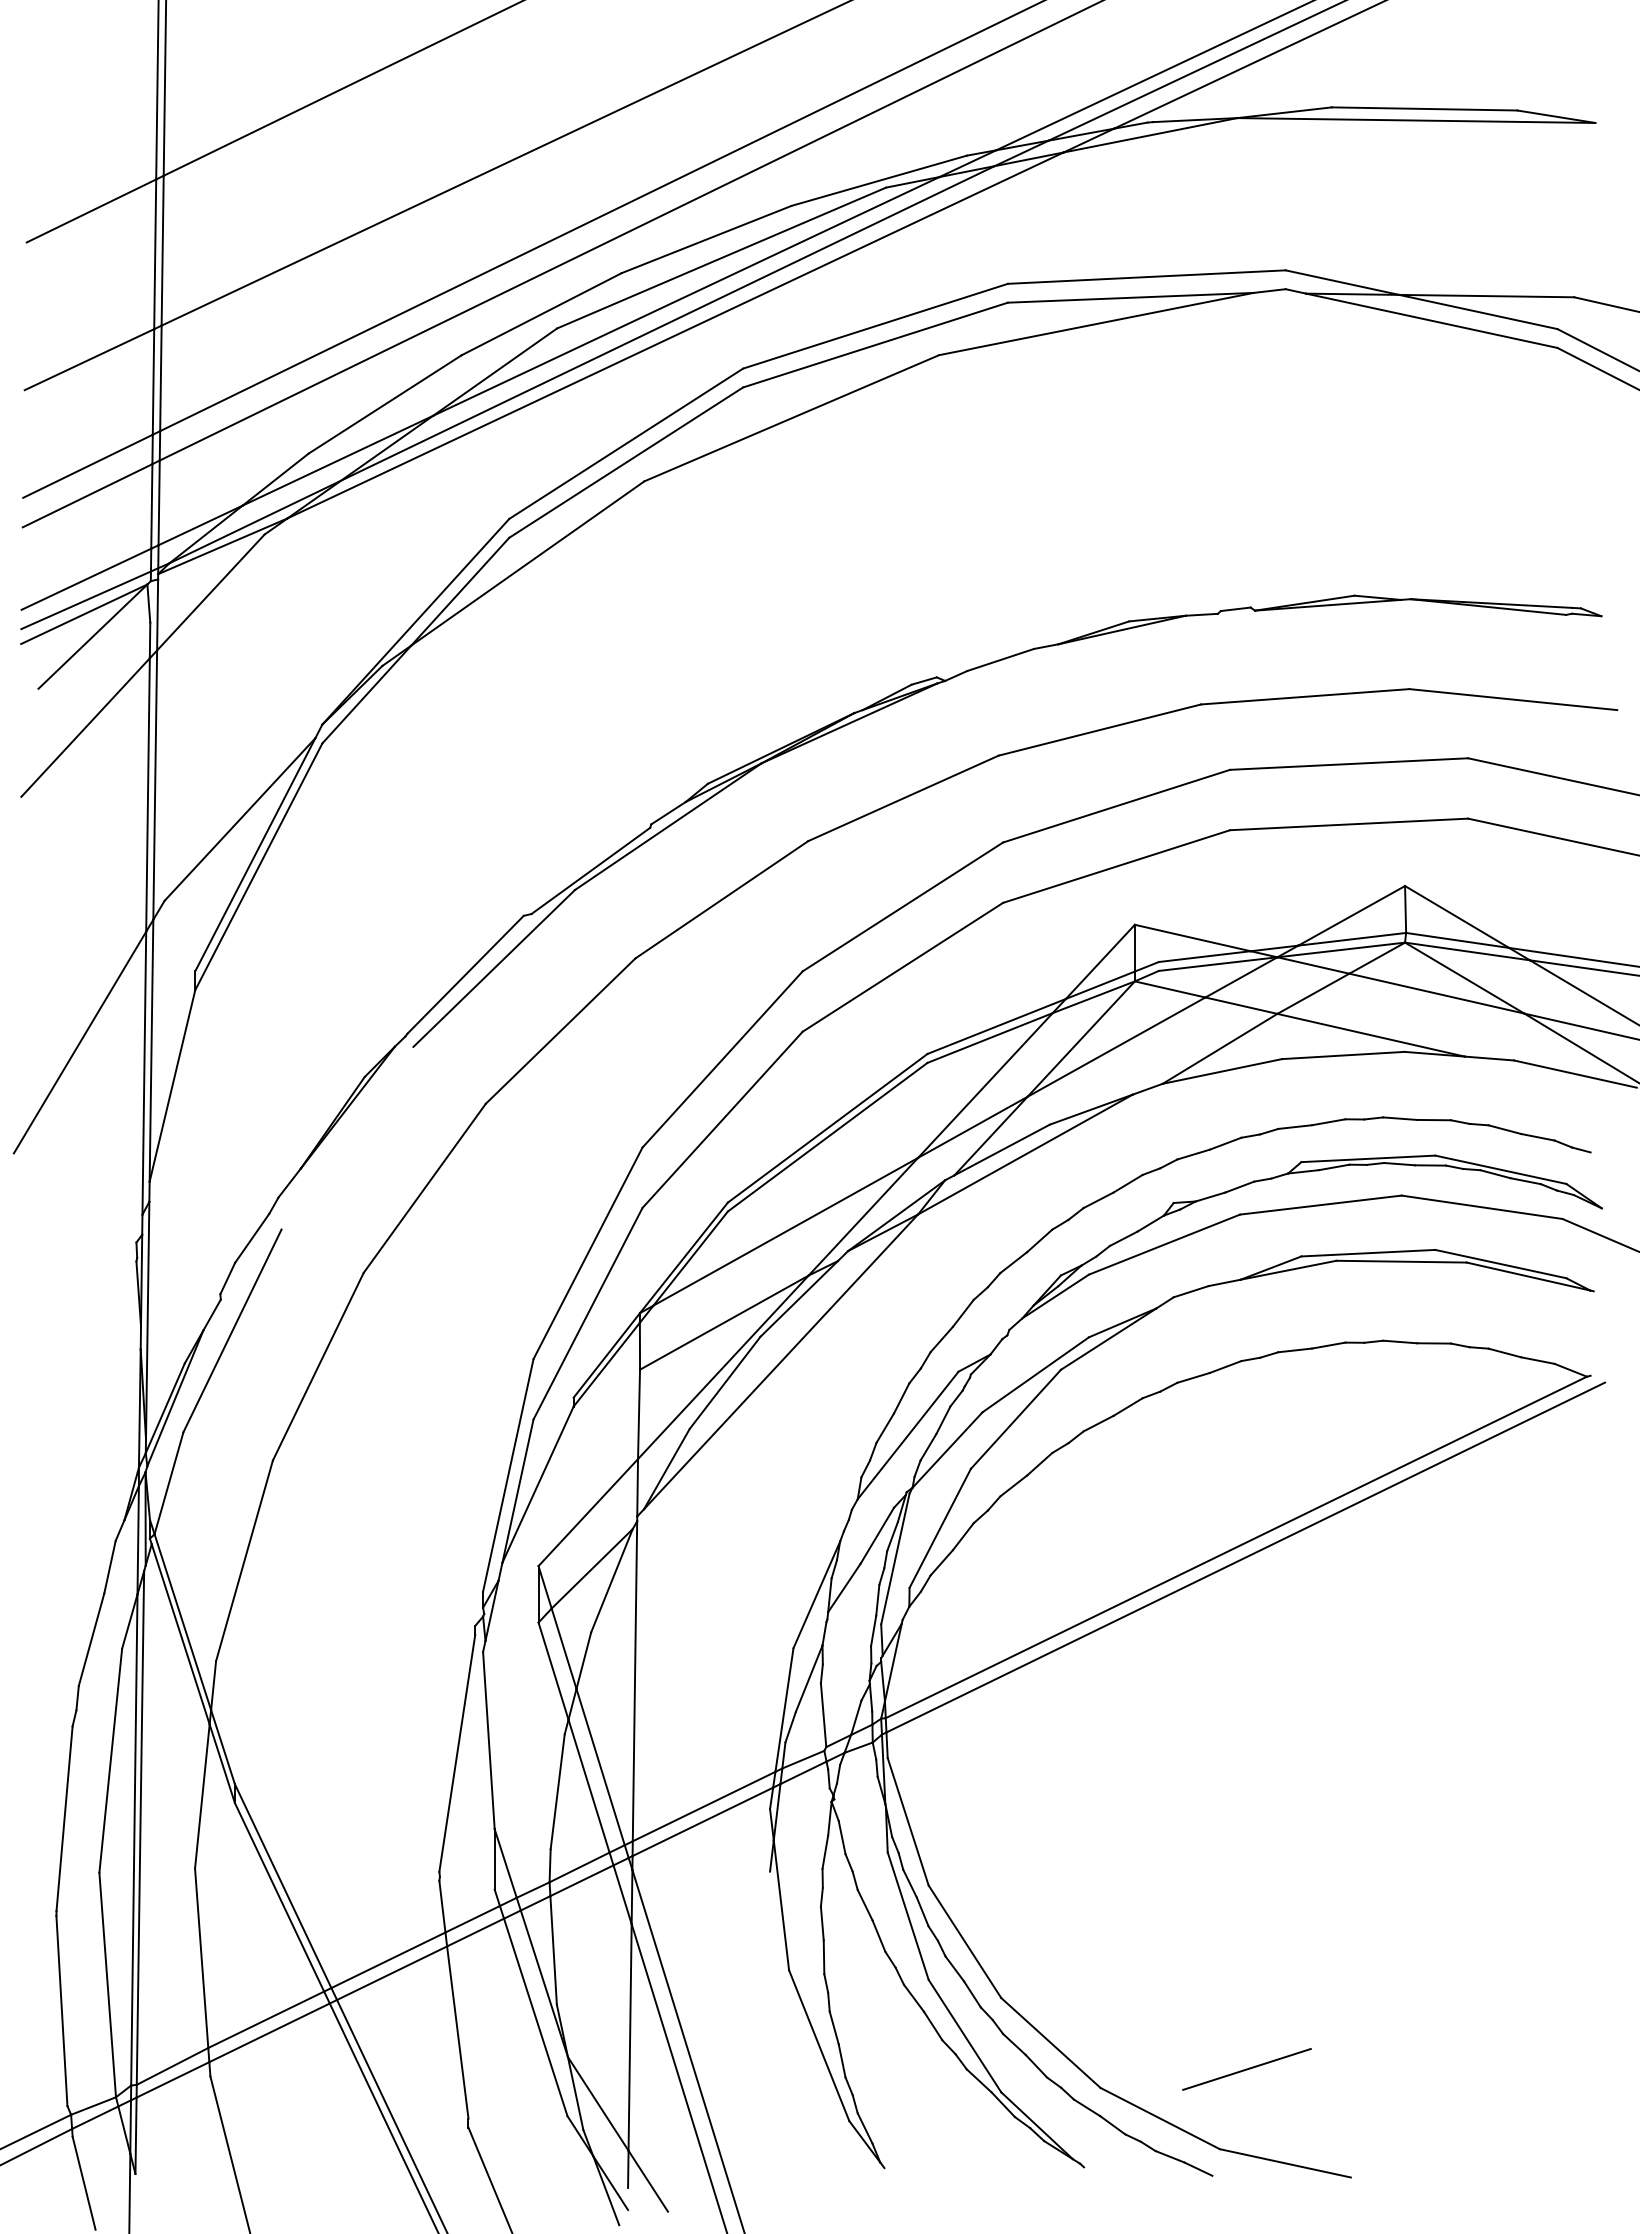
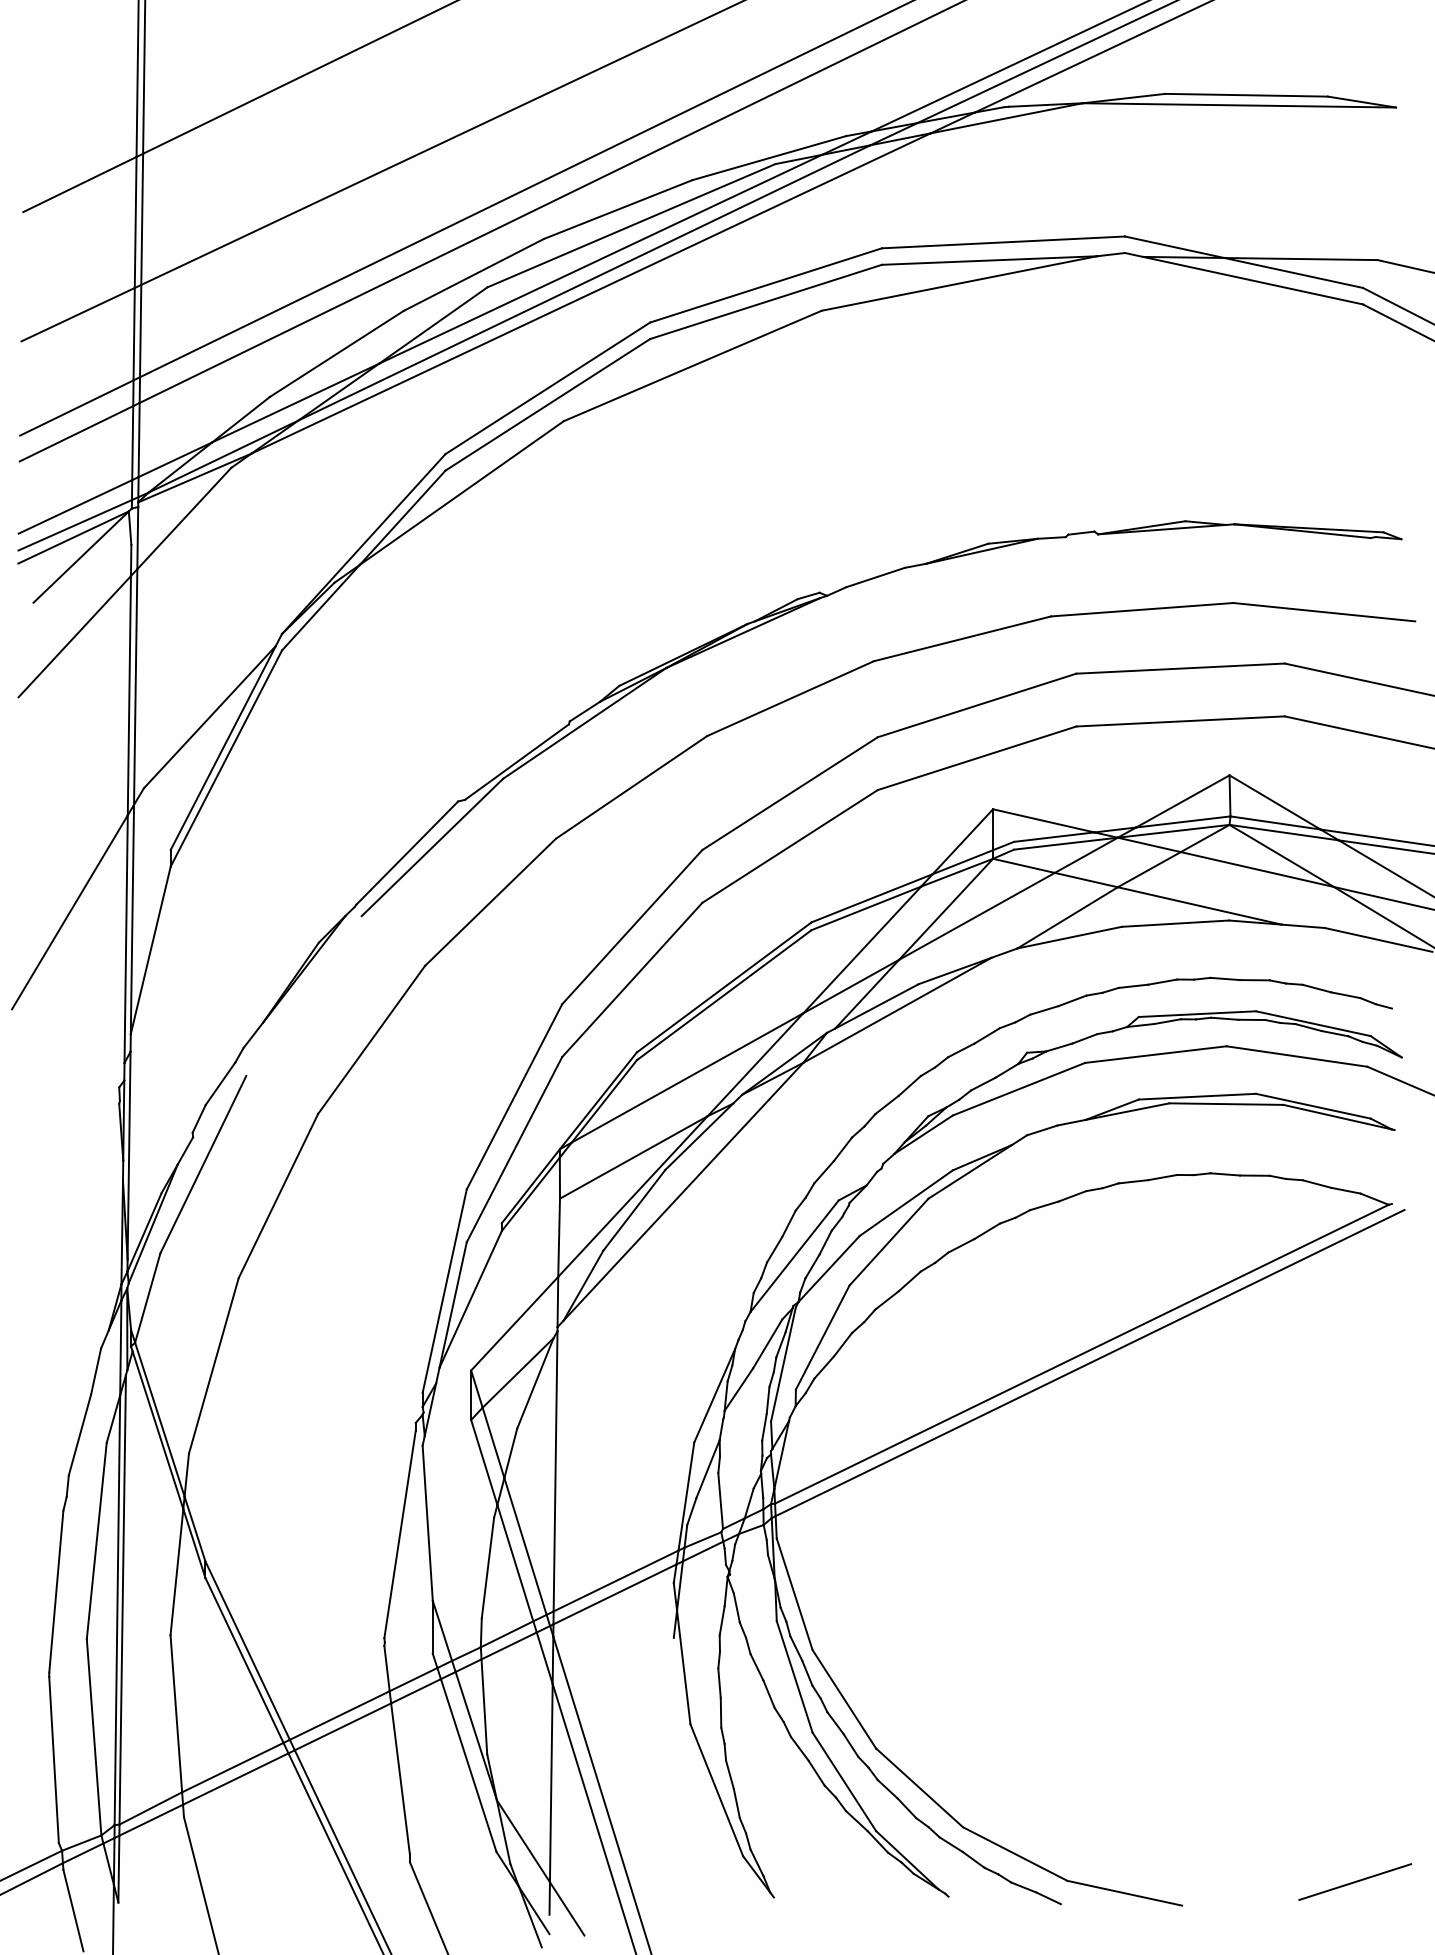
line: (1247, 2068) -> (1355, 1881), moved

